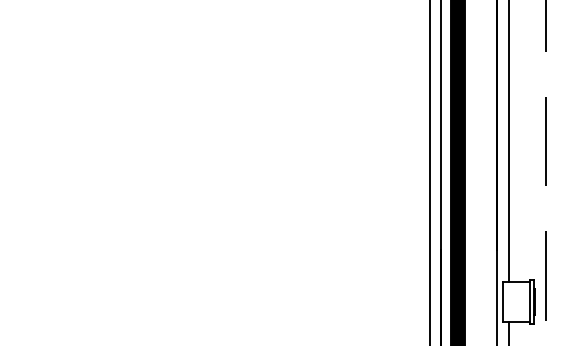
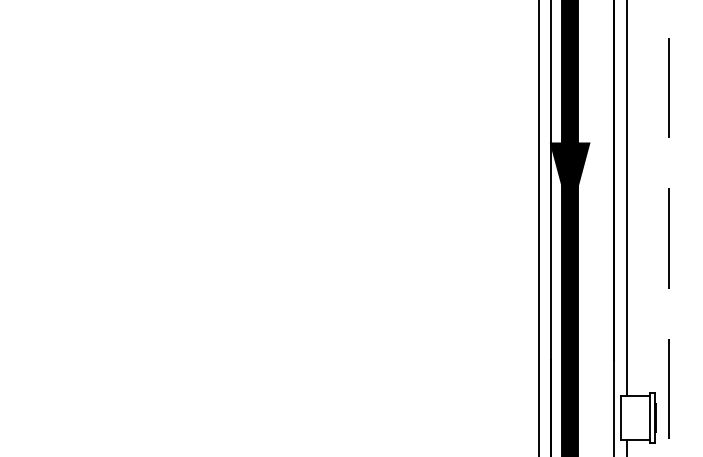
fill: (457, 89) -> (569, 180), added

